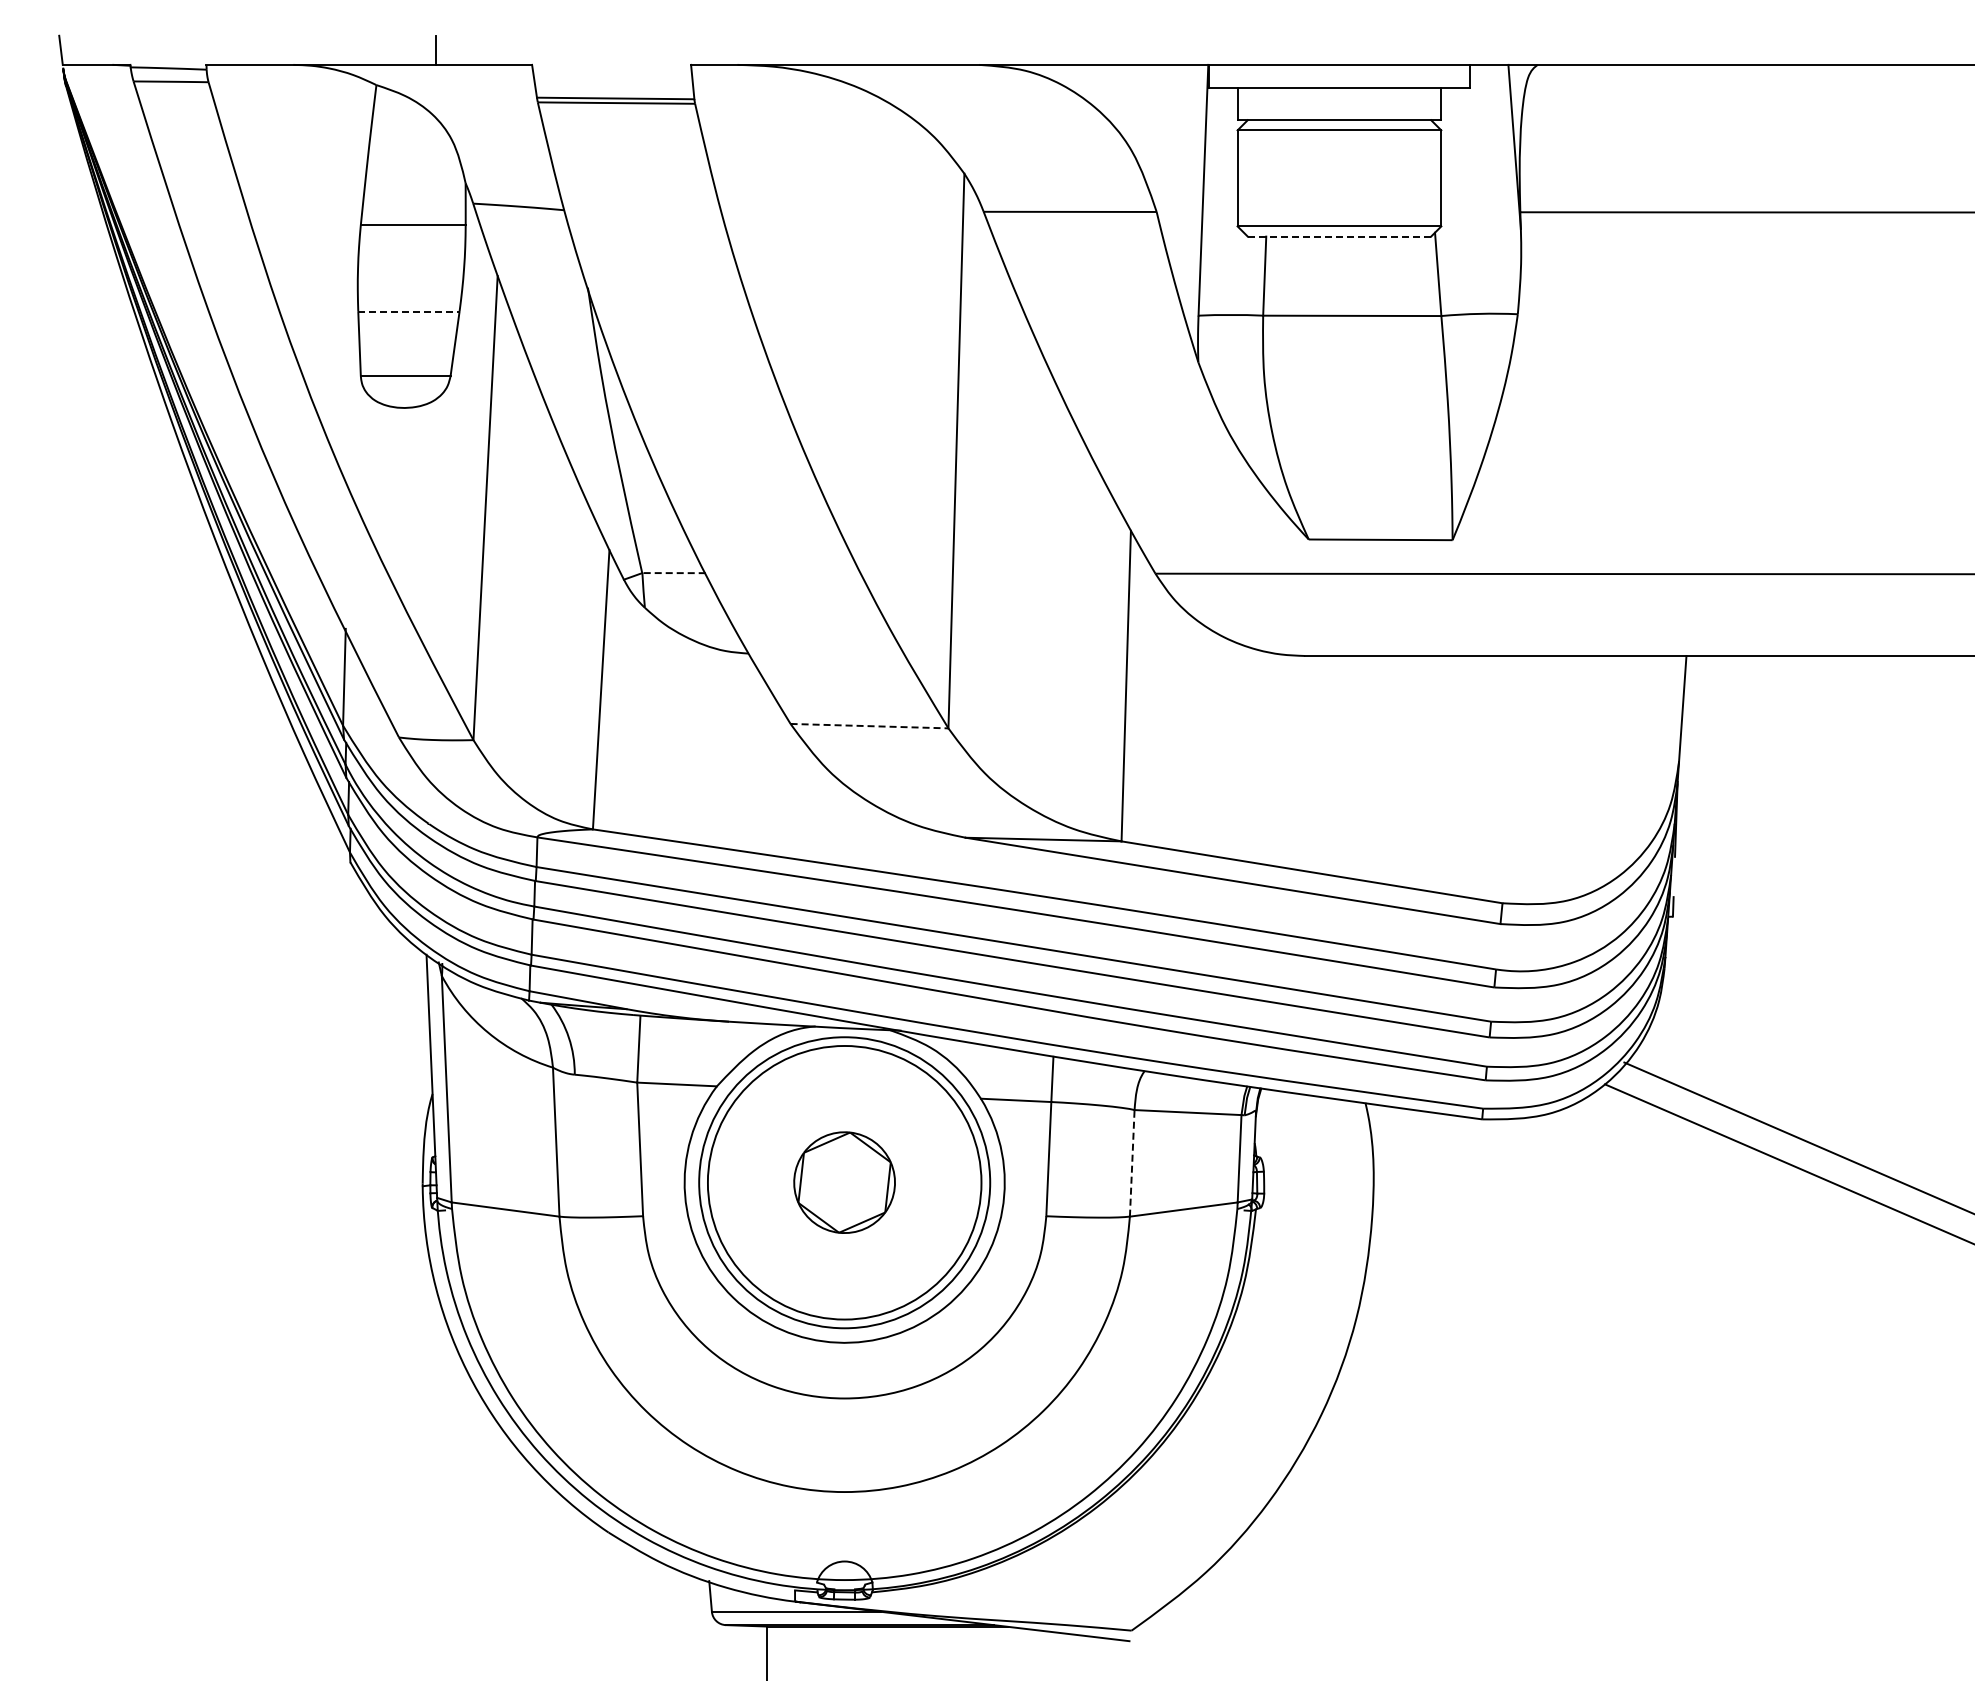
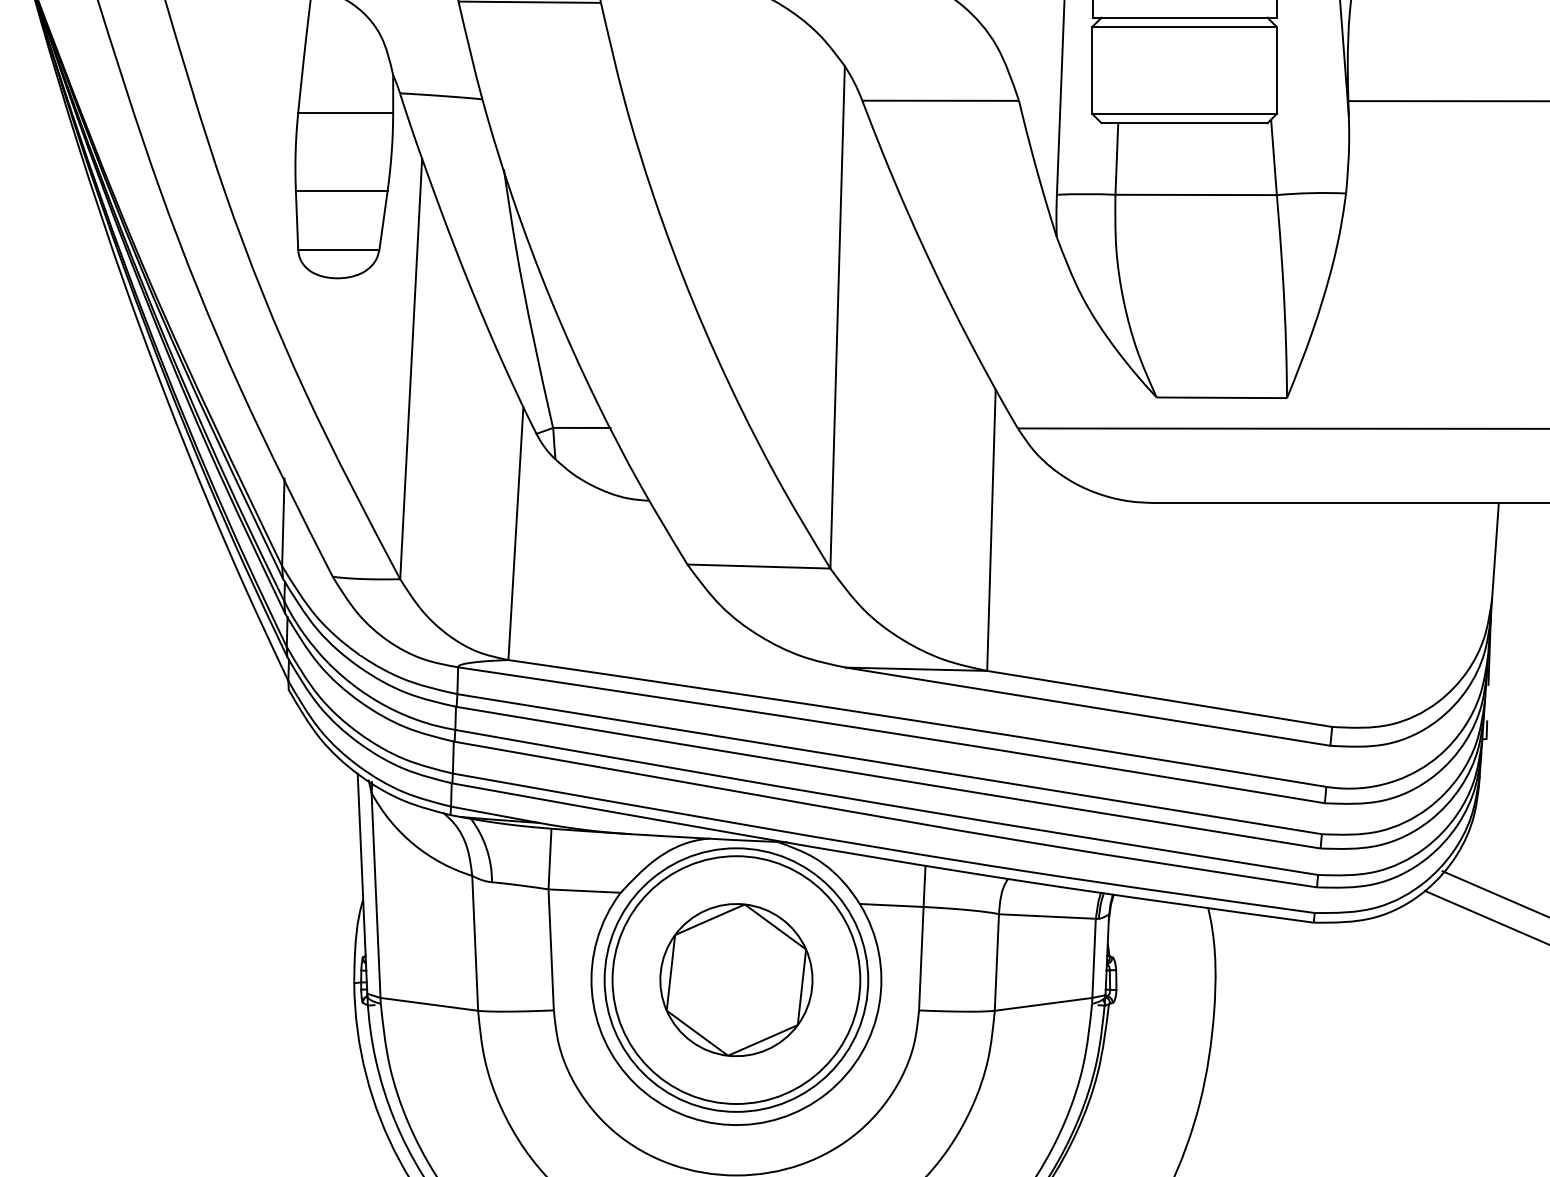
line: (1339, 236) -> (1184, 123), dashed -> solid
line: (408, 311) -> (341, 190), dashed -> solid
line: (674, 573) -> (582, 428), dashed -> solid
line: (869, 726) -> (758, 566), dashed -> solid
line: (1132, 1162) -> (997, 961), dashed -> solid
part: (844, 1182) -> (736, 979), size x1.67

